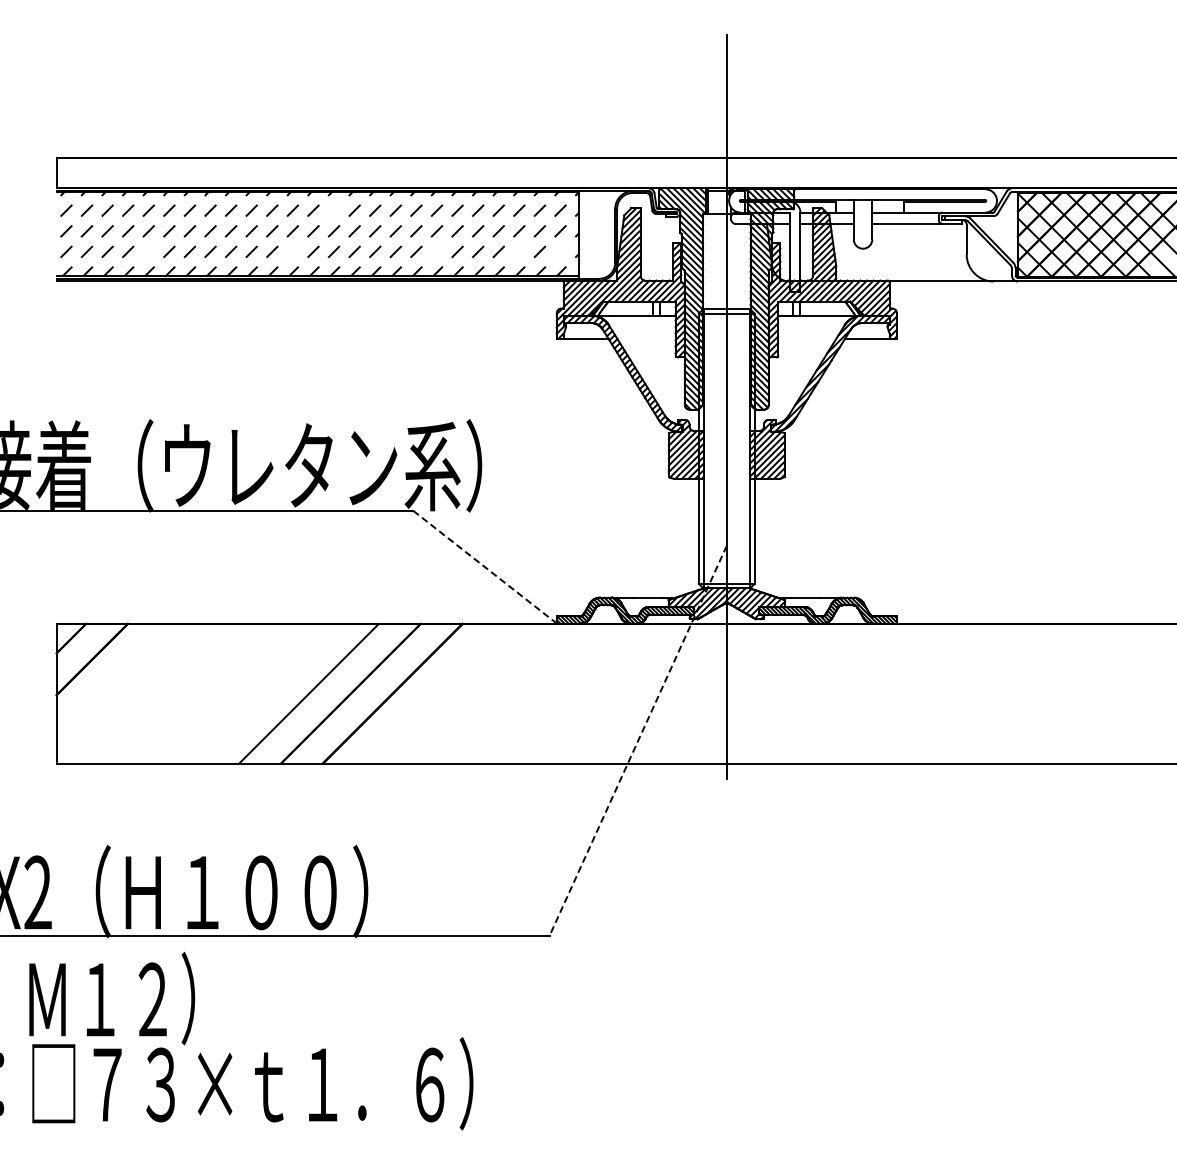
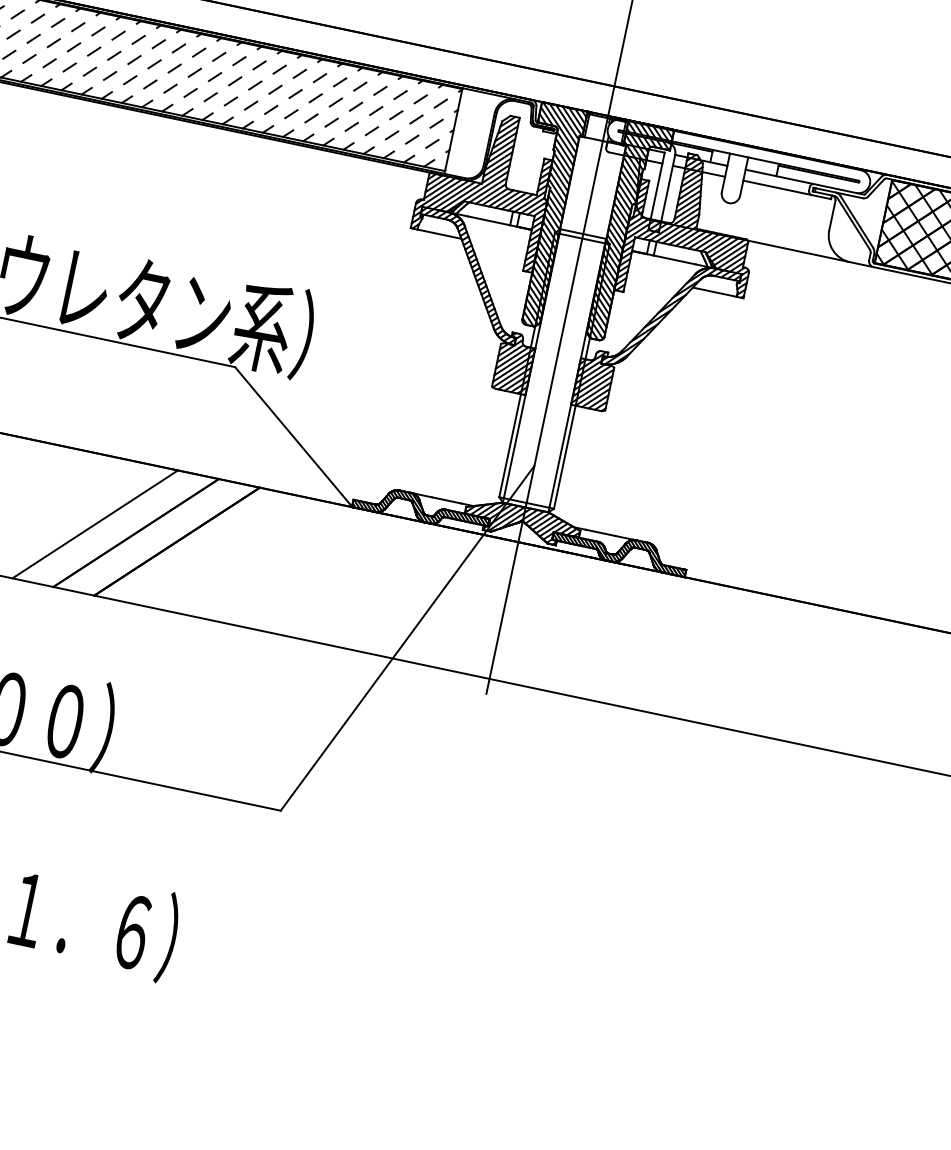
line: (333, 210) -> (218, 56), added
line: (148, 251) -> (29, 58), added
line: (292, 251) -> (170, 88), added
line: (436, 251) -> (311, 117), added
line: (519, 251) -> (392, 135), added
line: (560, 251) -> (432, 143), added
line: (484, 567) -> (292, 437), dashed -> solid
line: (638, 741) -> (407, 639), dashed -> solid

